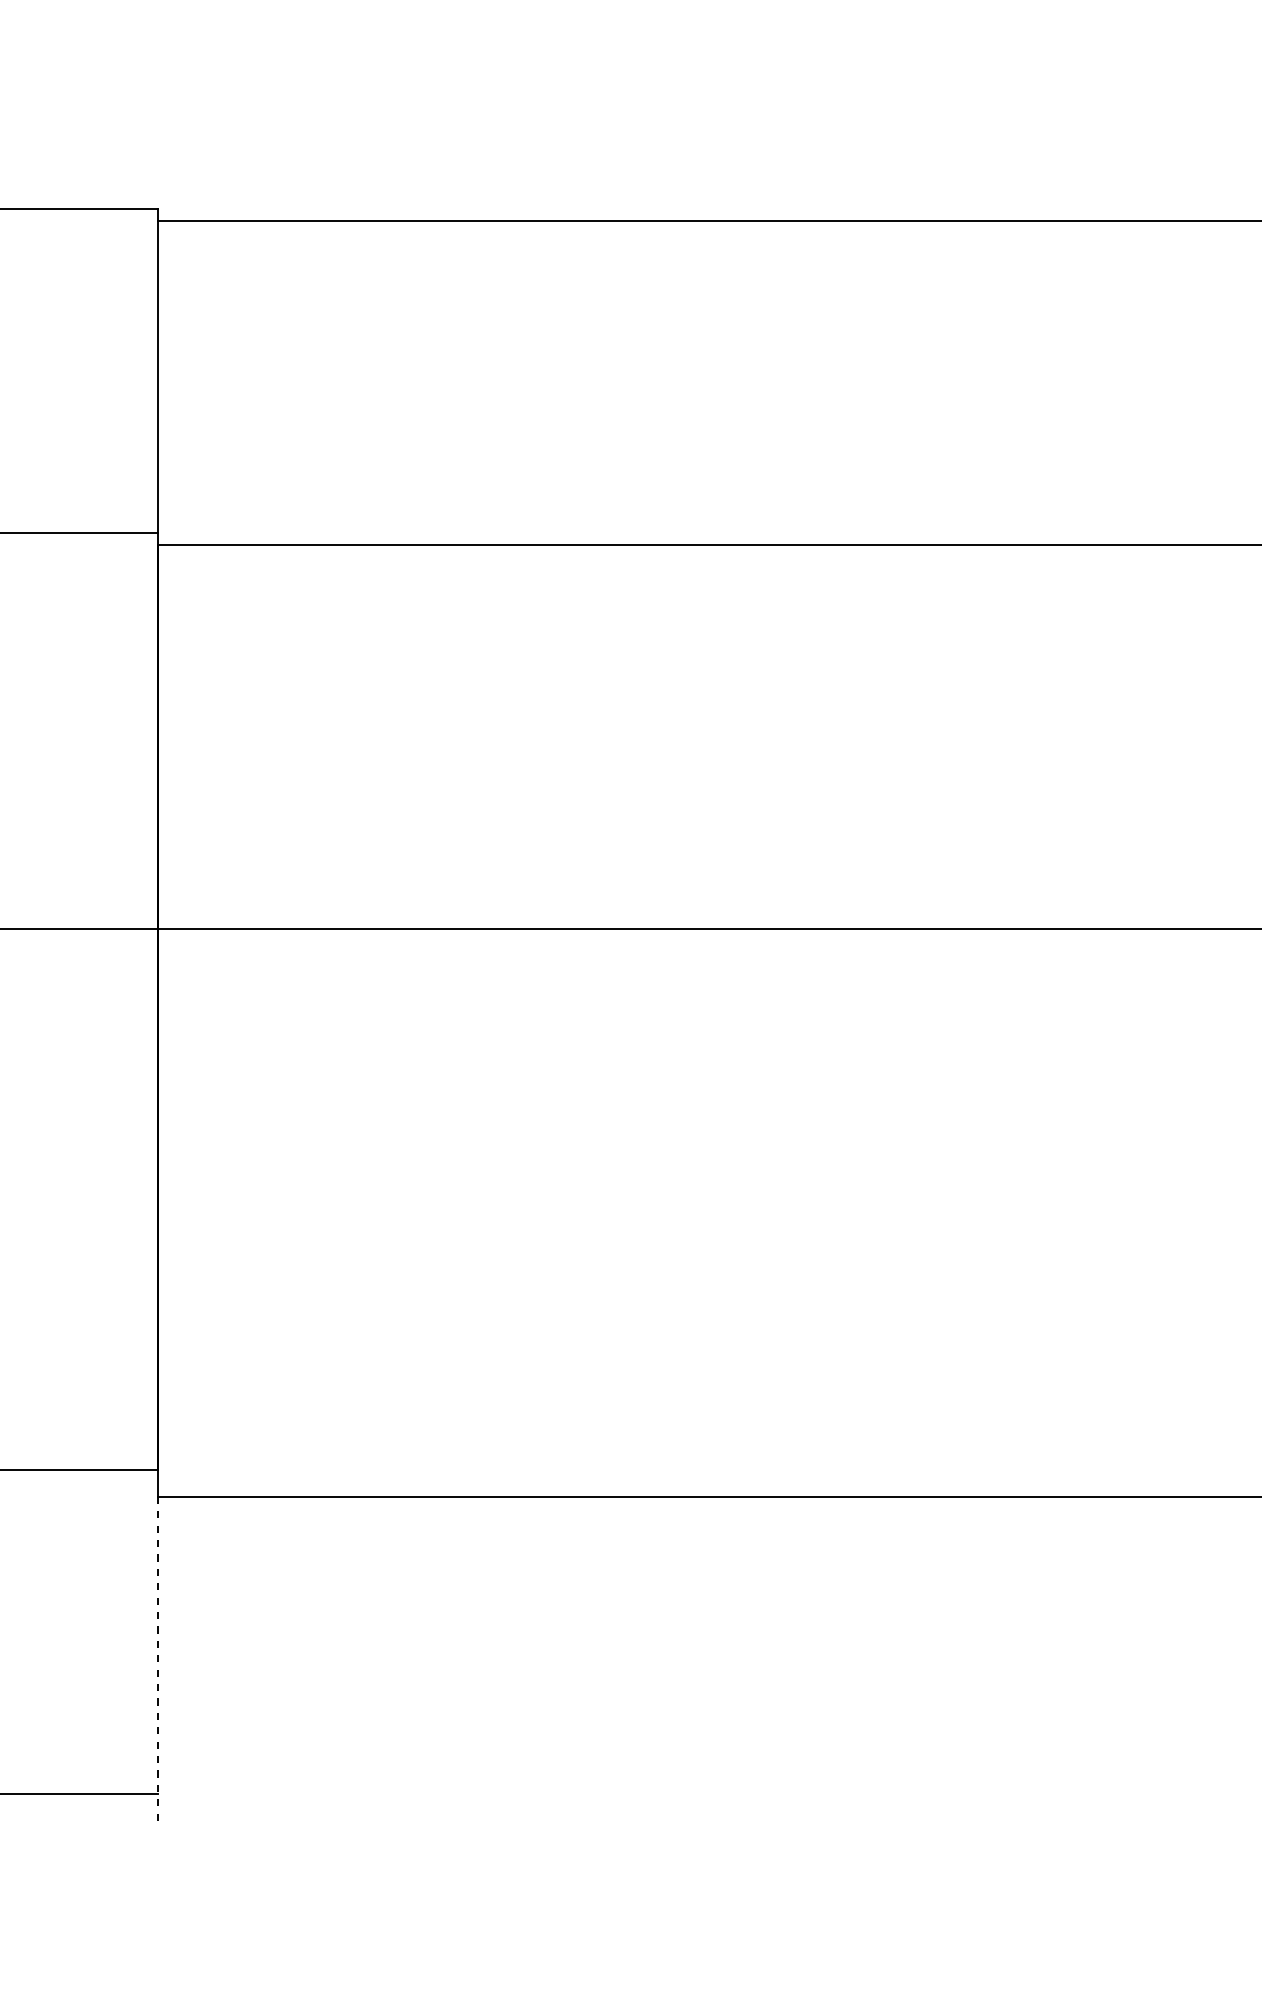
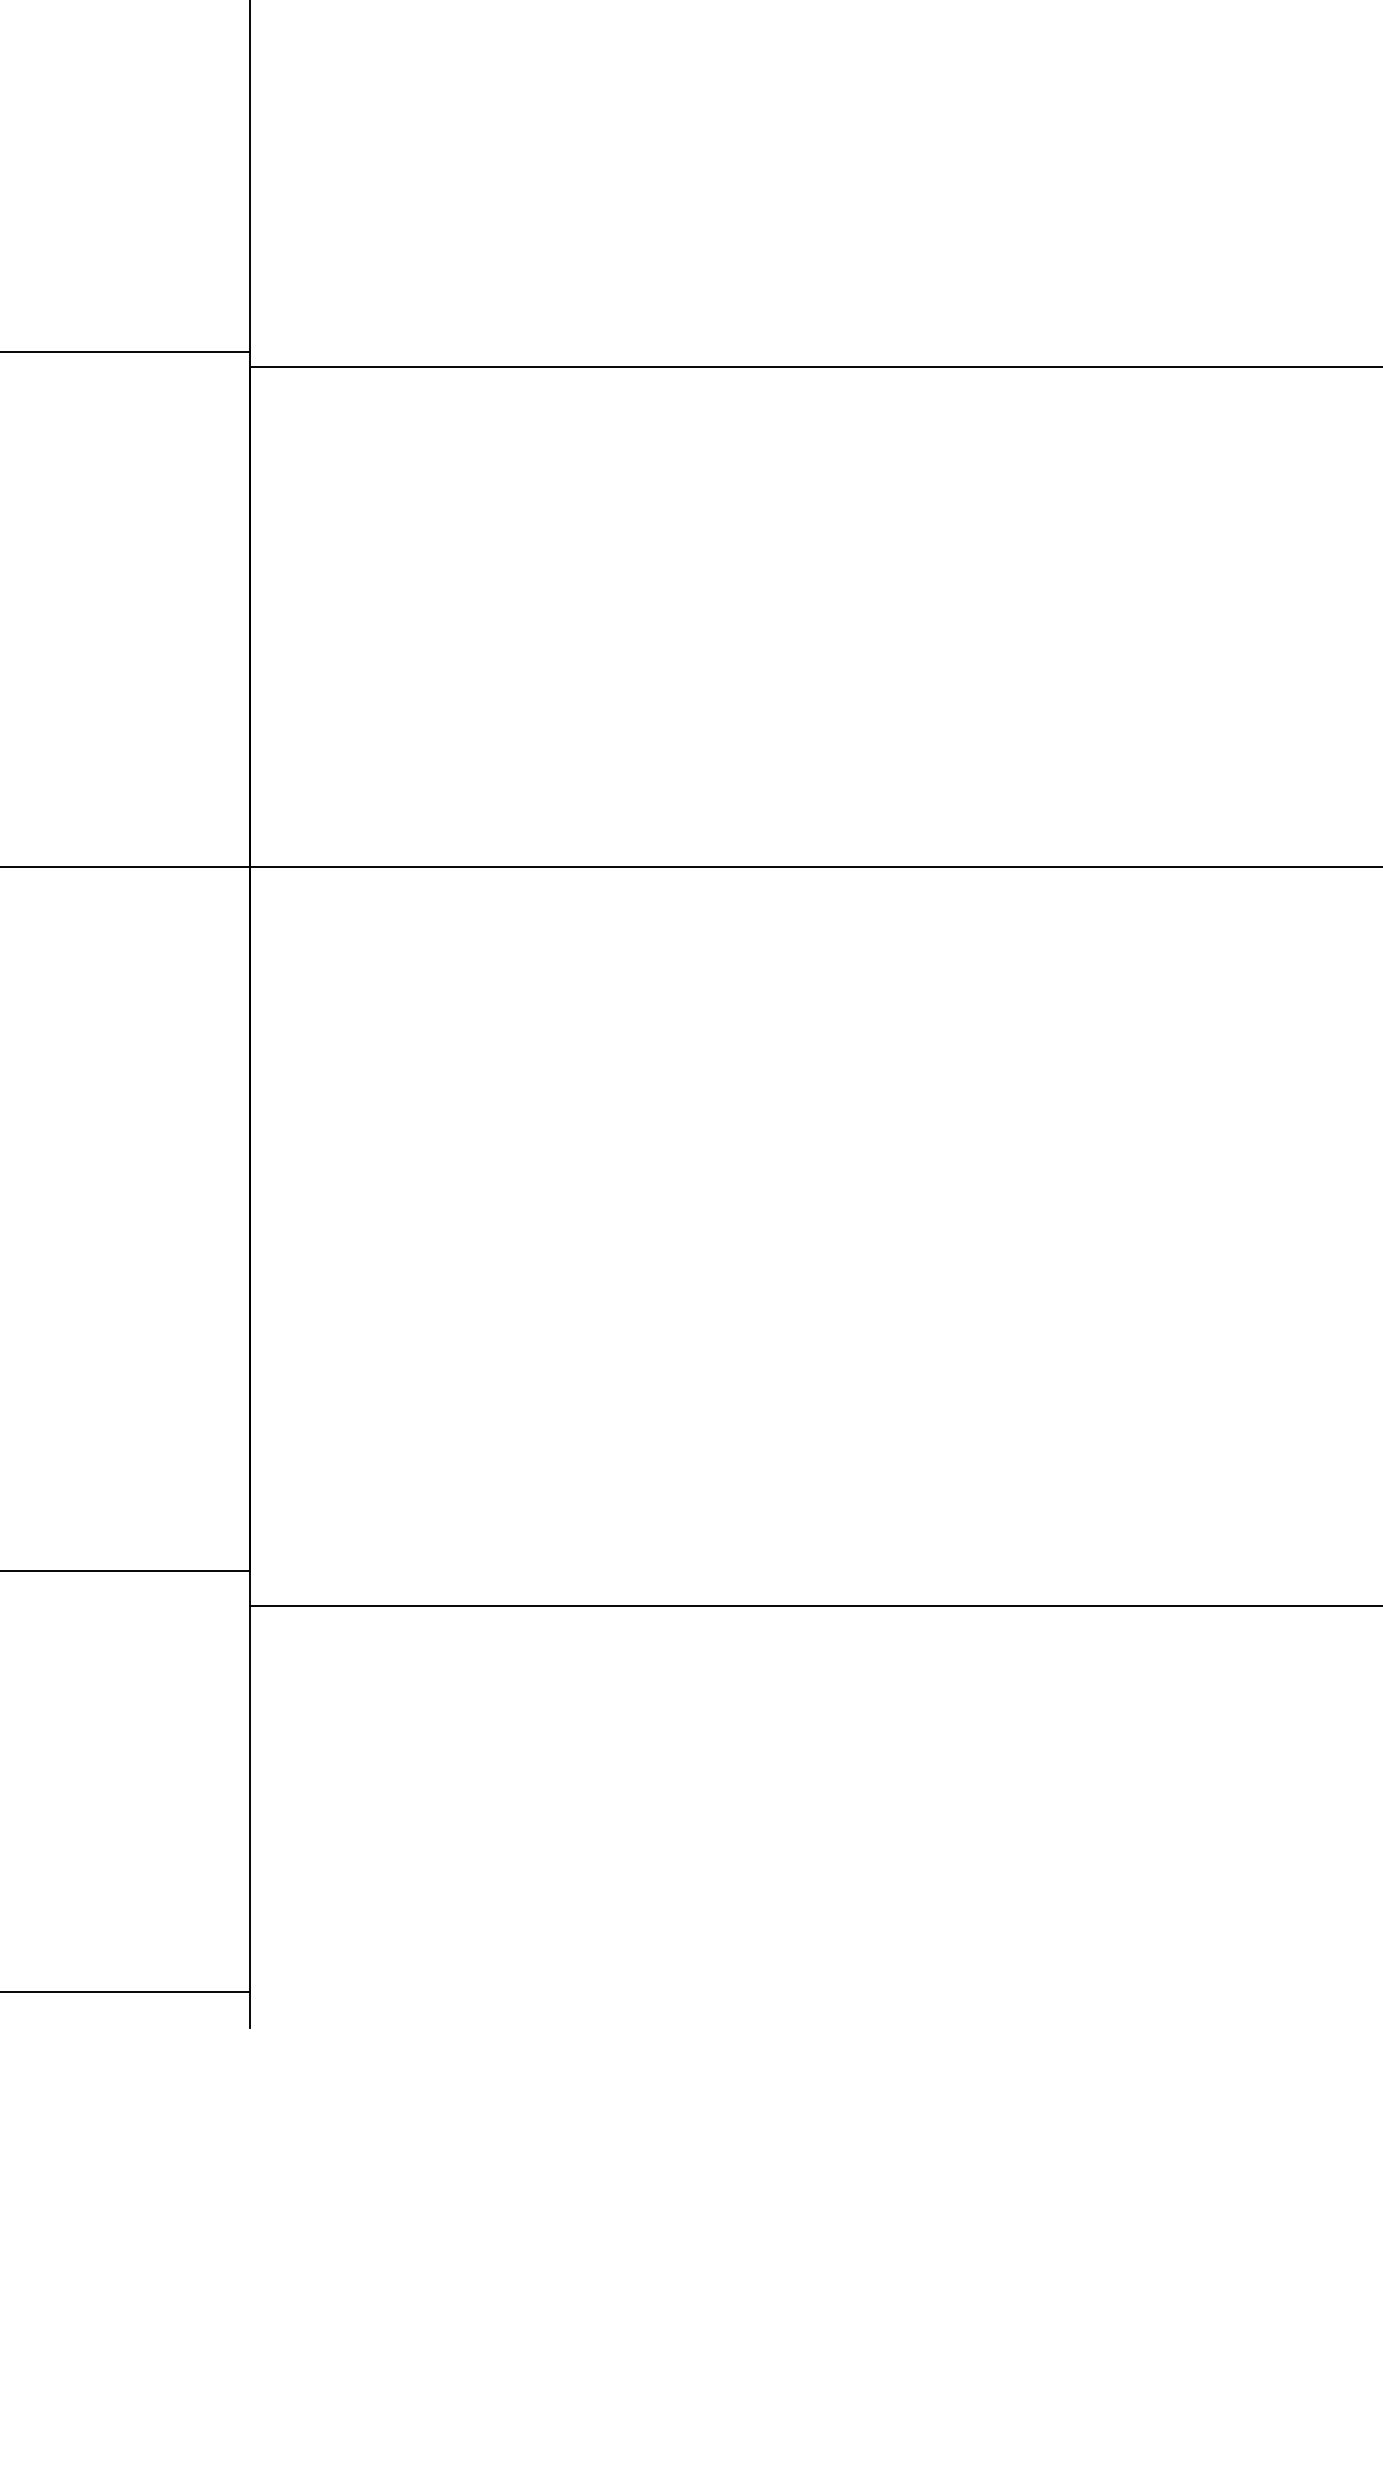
line: (158, 1658) -> (250, 1816), dashed -> solid

